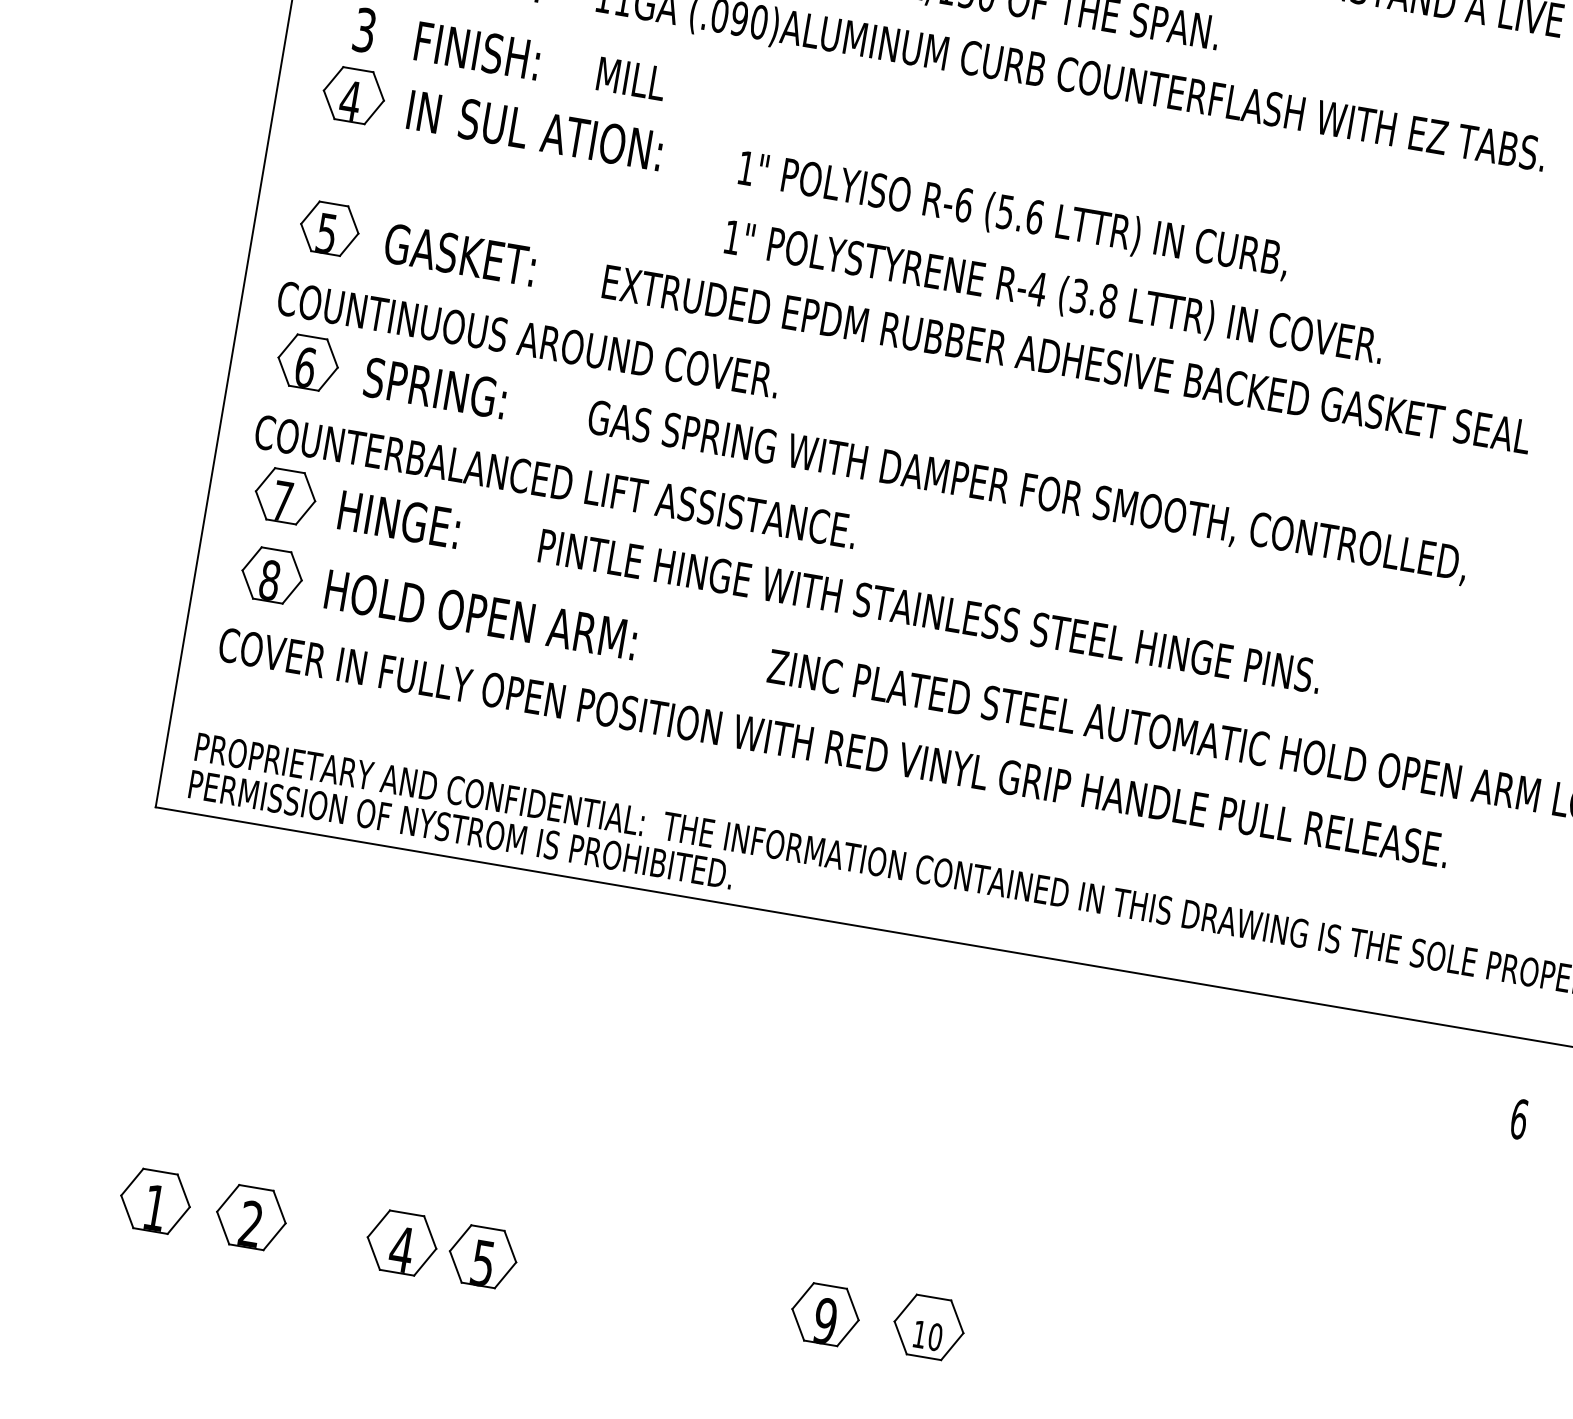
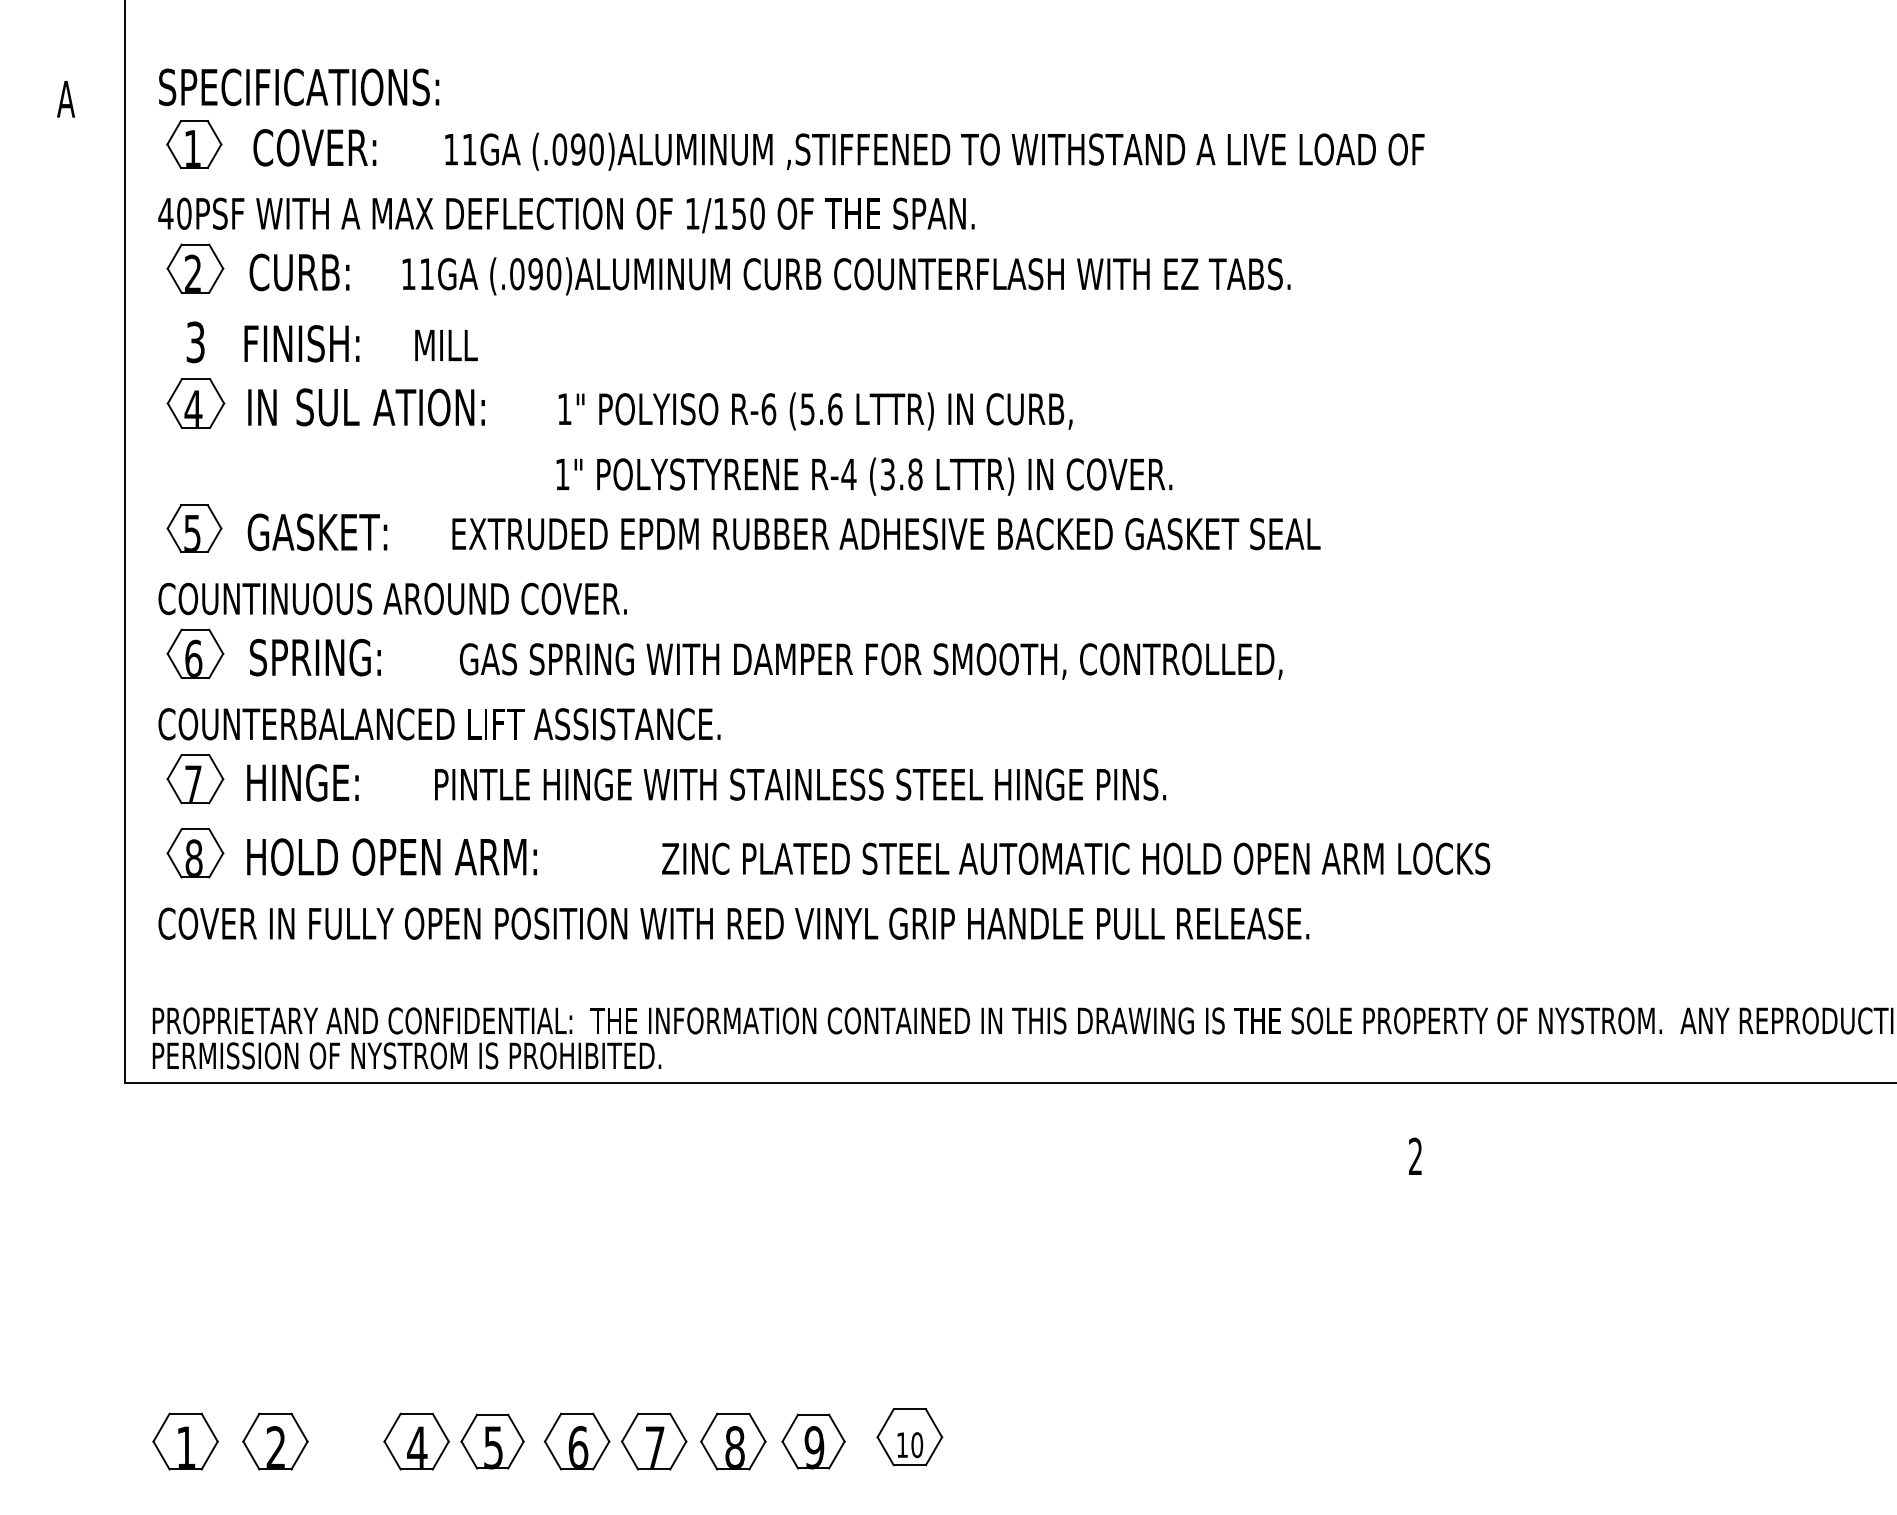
text: (1519, 1119) -> (1415, 1156), 6 -> 2
part: (572, 1271) -> (576, 1441), added
part: (655, 1285) -> (654, 1441), added
part: (740, 1300) -> (733, 1441), added

